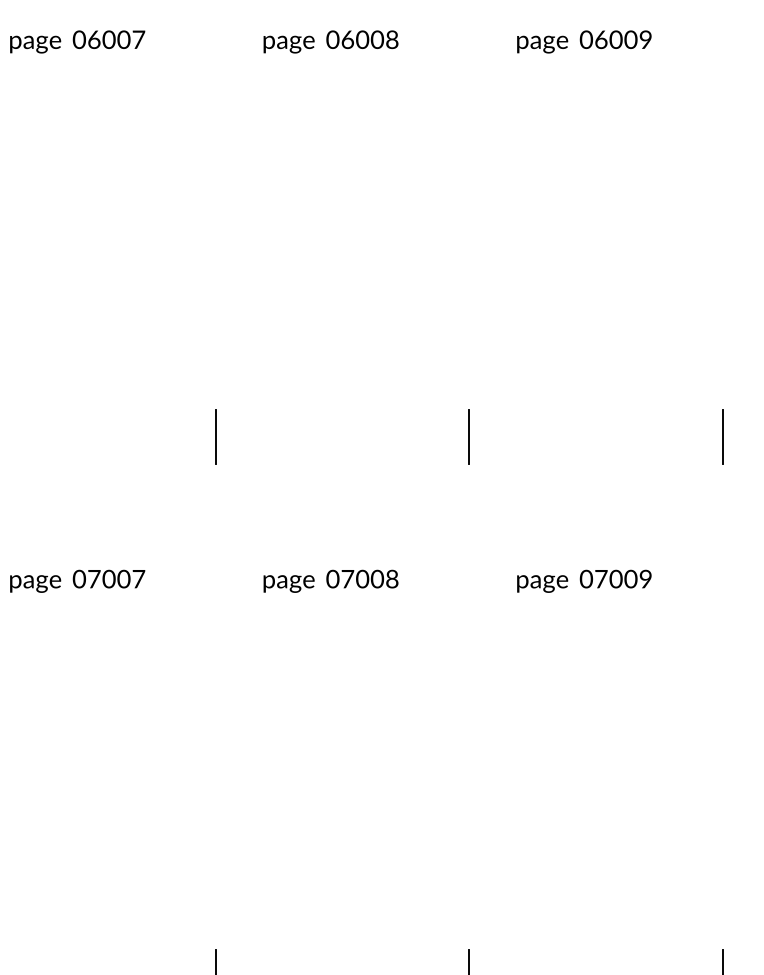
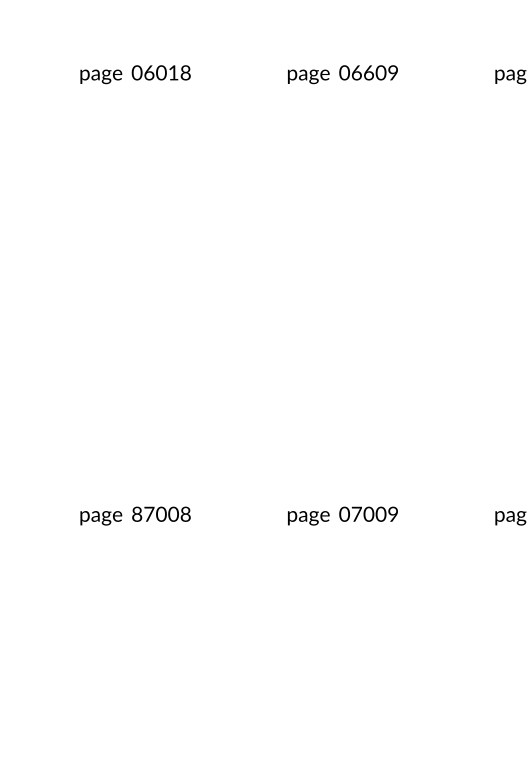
text: (377, 39) -> (173, 72), 06008 -> 06018
text: (615, 39) -> (368, 72), 06009 -> 06609
line: (468, 436) -> (248, 397), removed
line: (215, 437) -> (41, 398), removed
line: (722, 437) -> (455, 398), removed
text: (332, 579) -> (136, 514), 07008 -> 87008

